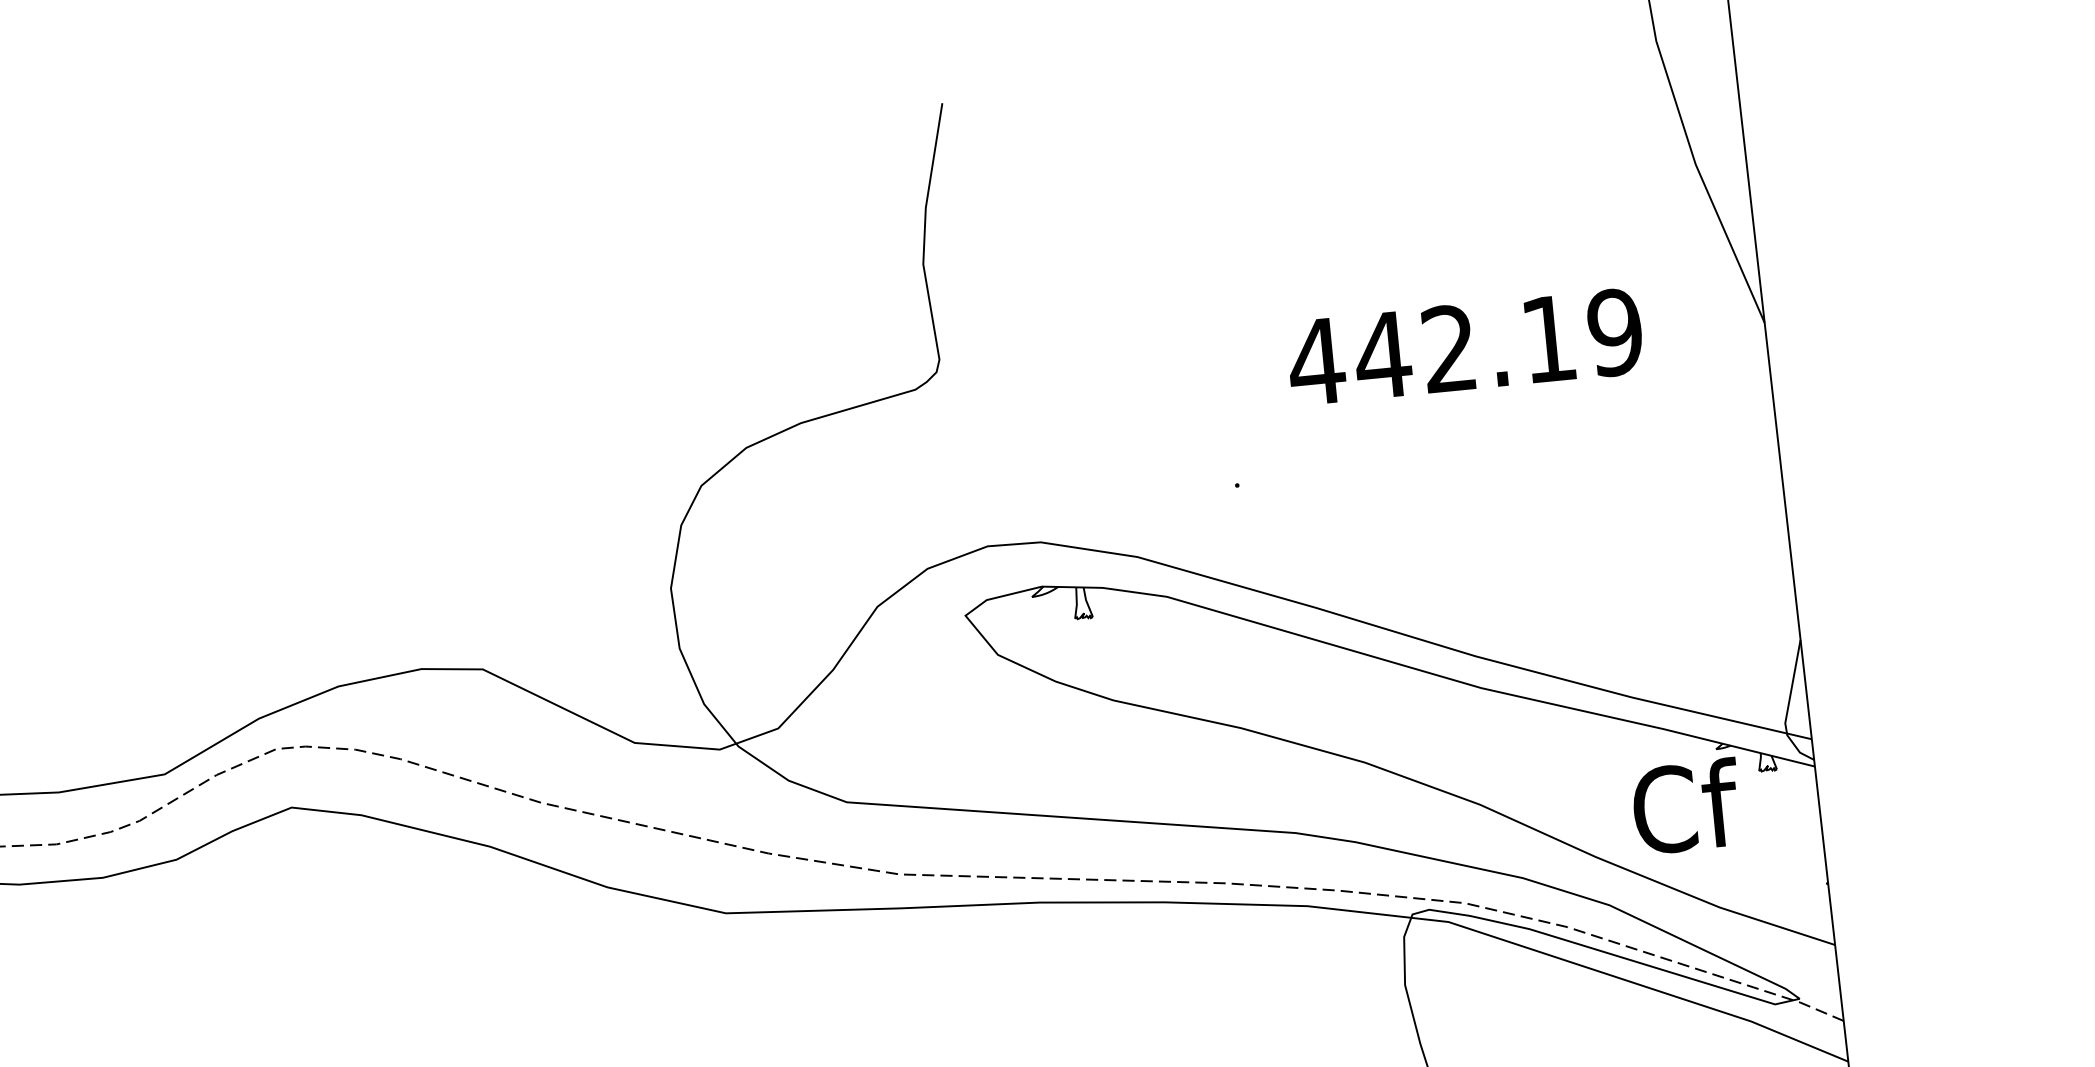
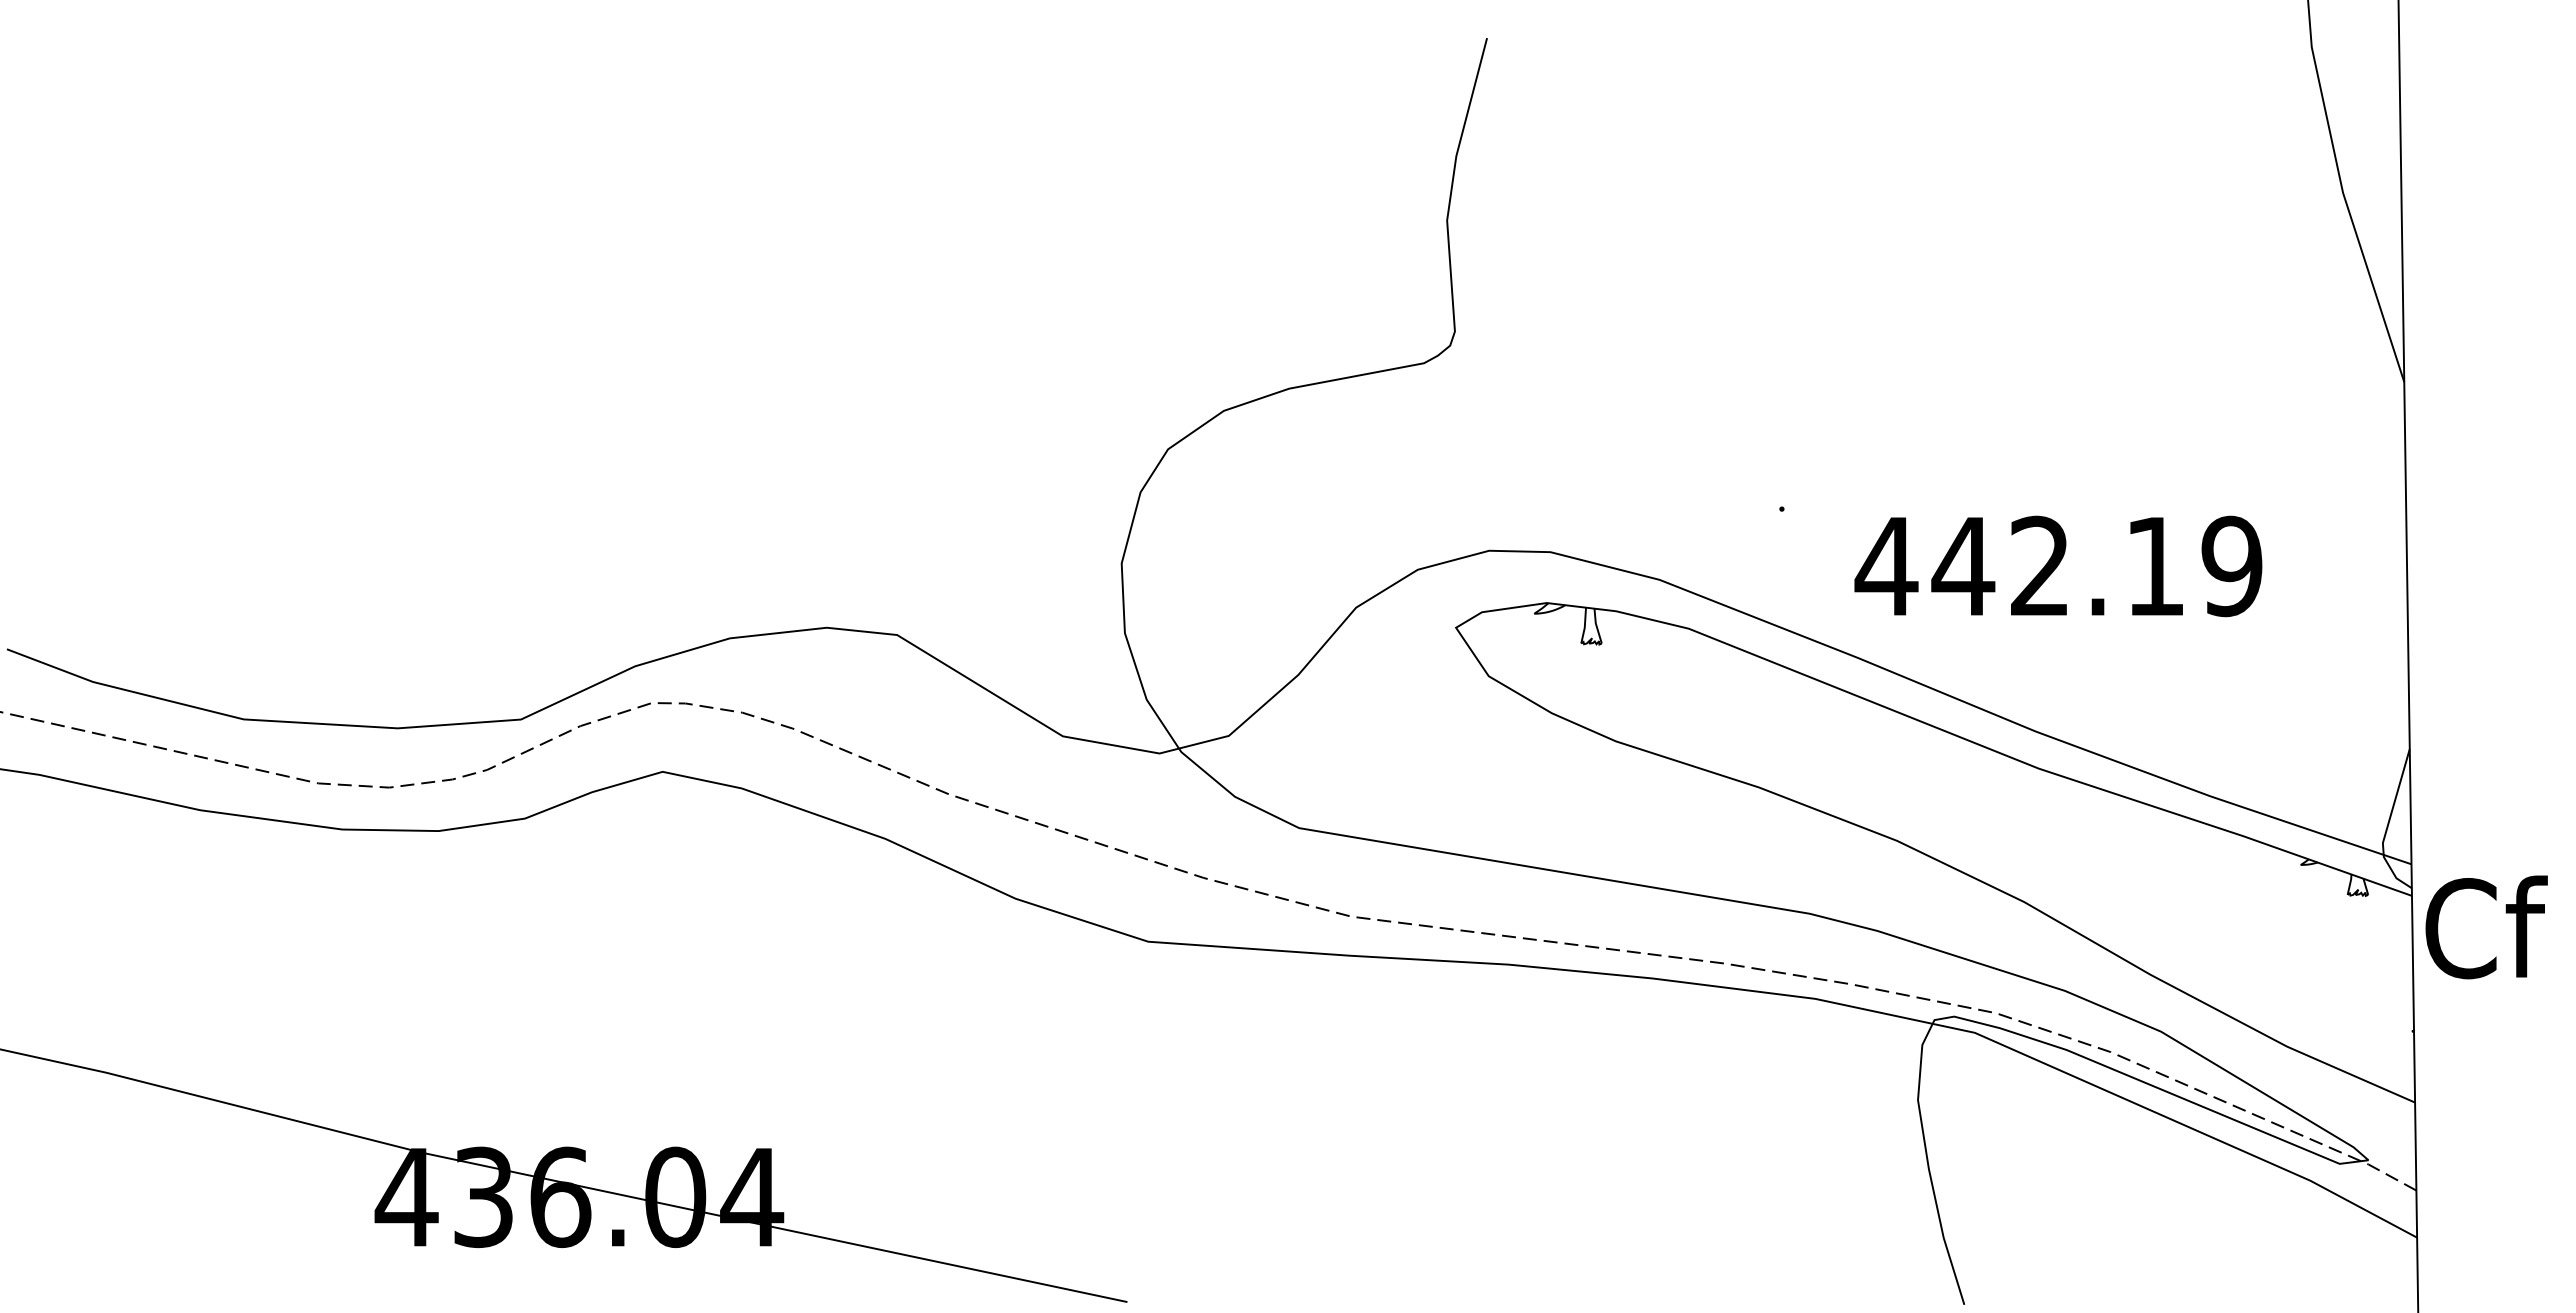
text: (1465, 347) -> (2058, 566), moved
text: (1686, 806) -> (2486, 927), moved

